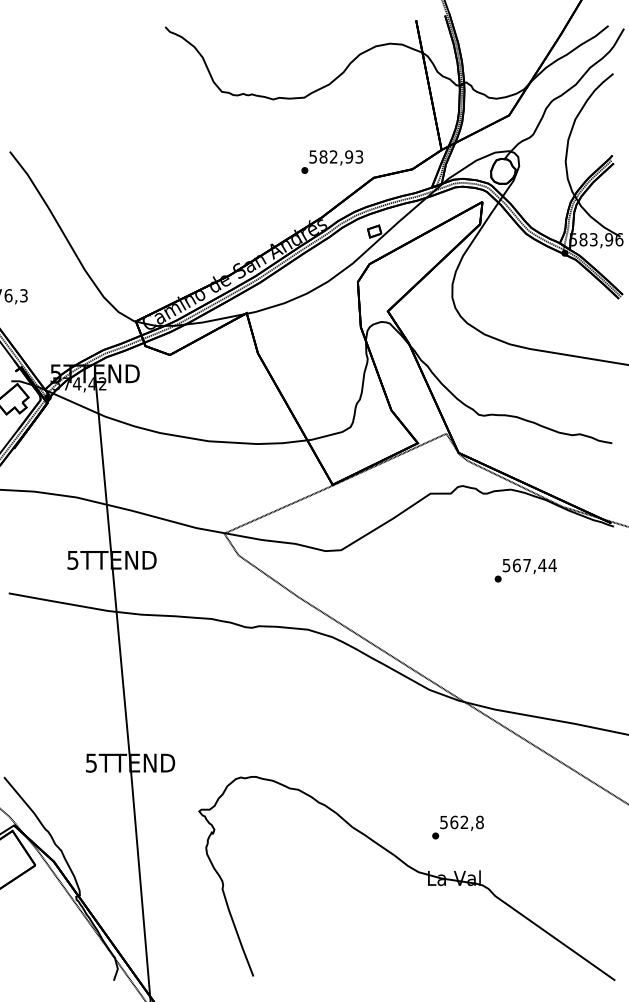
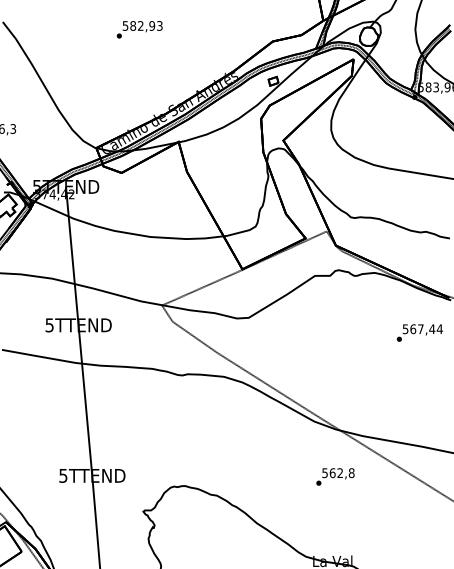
text: (332, 161) -> (139, 29), moved
text: (525, 570) -> (419, 332), moved
text: (457, 827) -> (335, 476), moved

